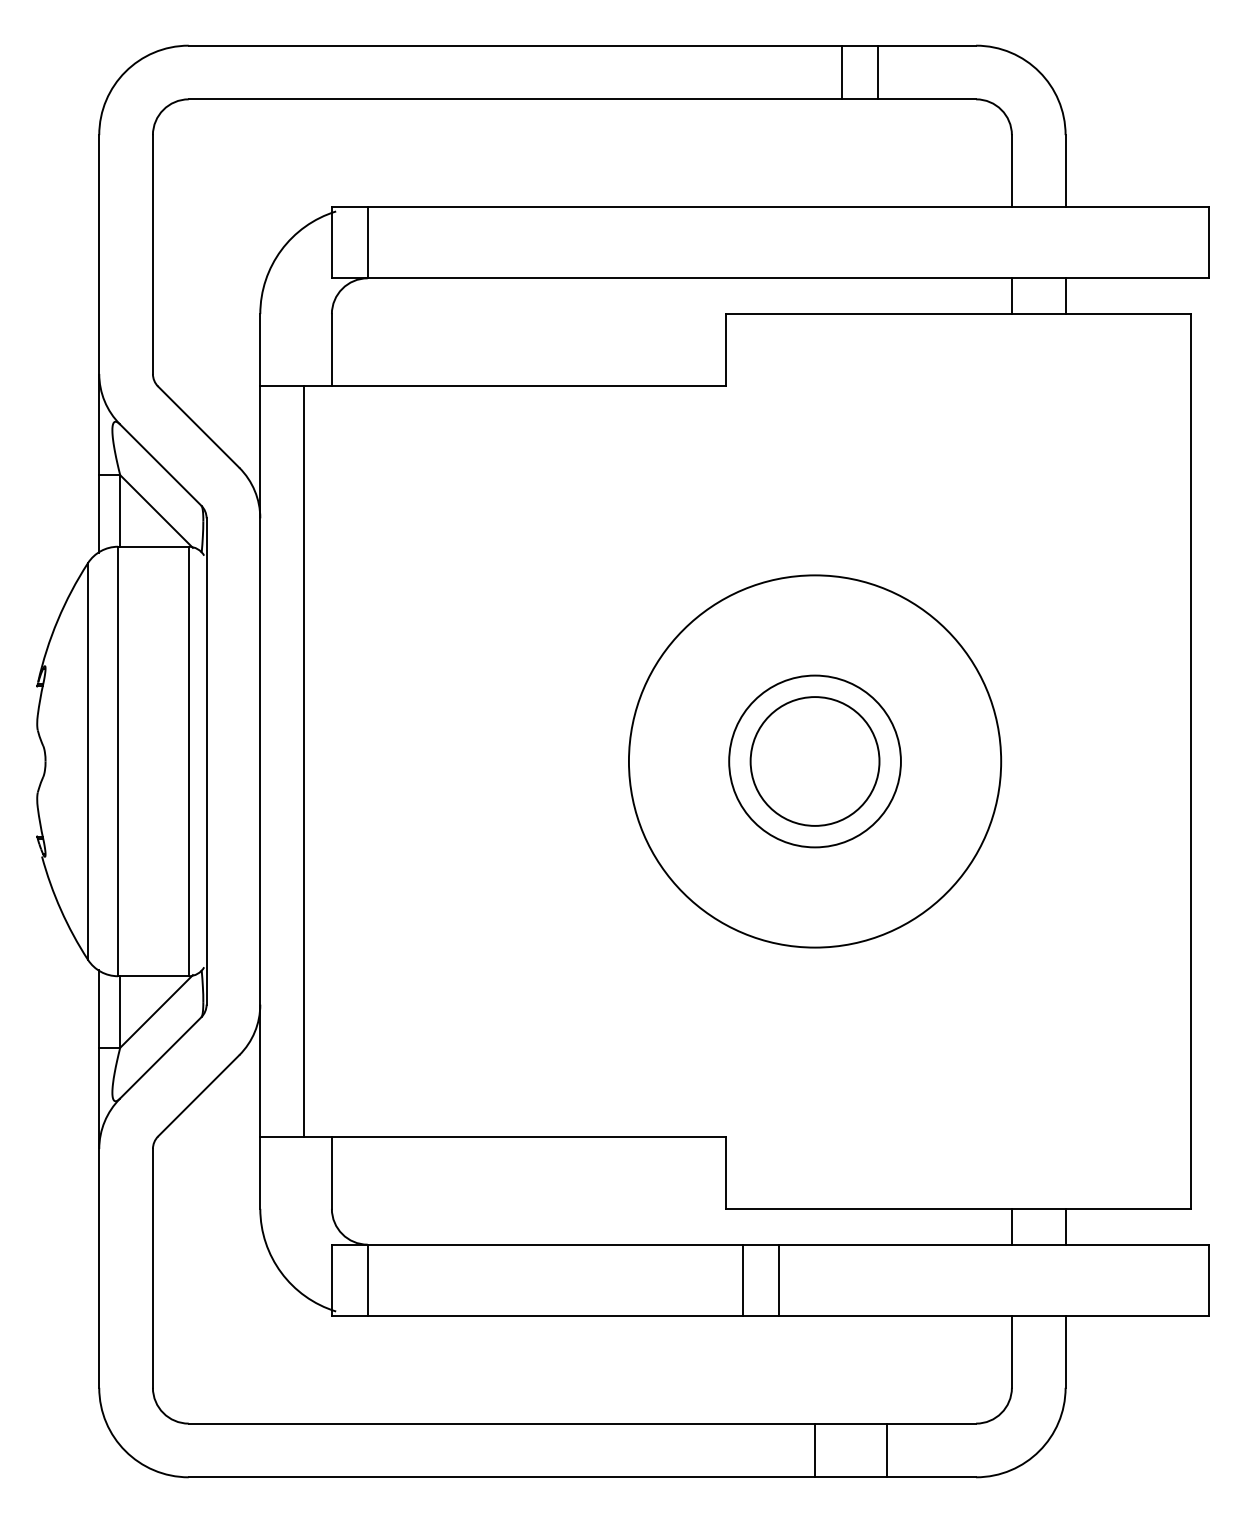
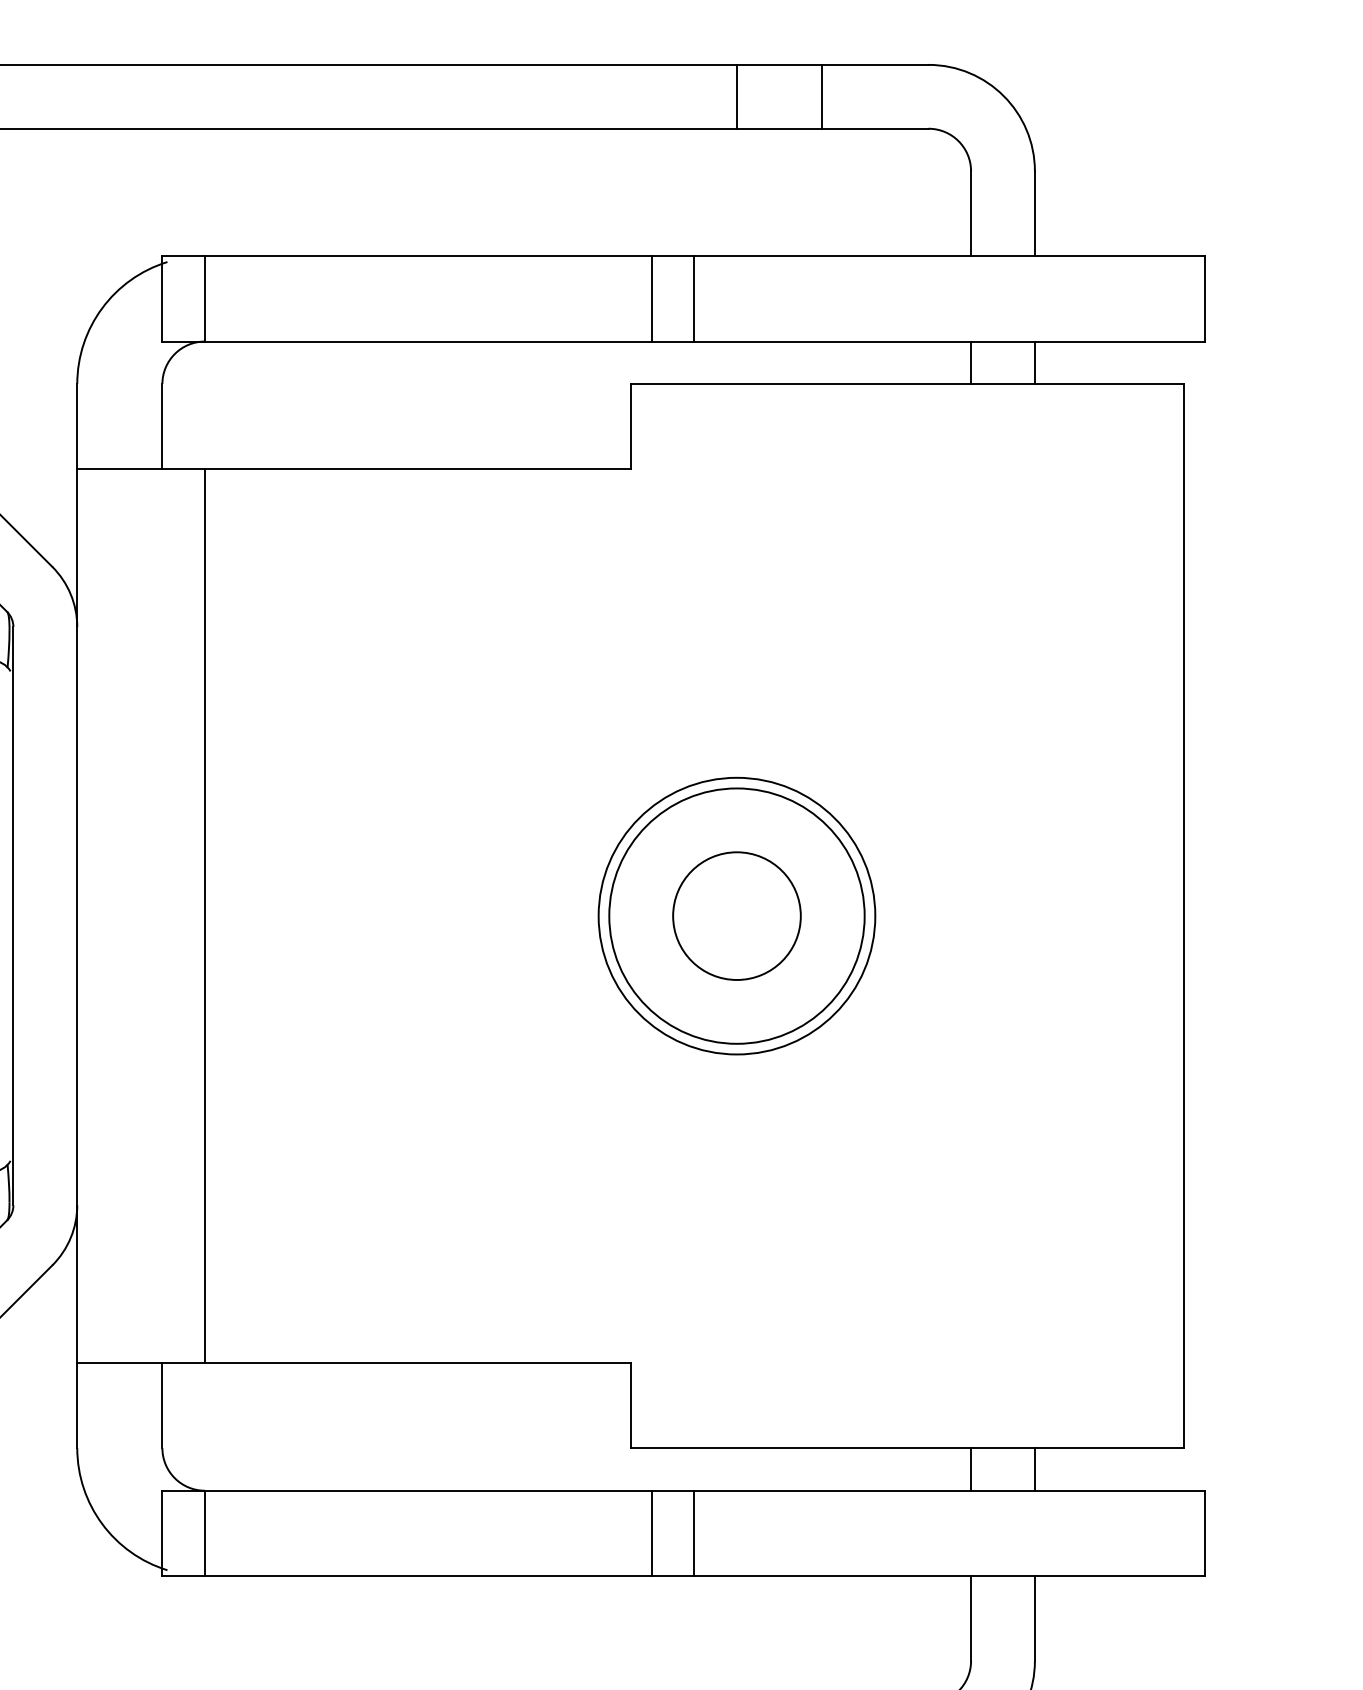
line: (841, 72) -> (821, 96), moved
line: (878, 72) -> (737, 96), moved
line: (743, 242) -> (651, 298), added
line: (779, 242) -> (694, 298), added
line: (303, 761) -> (204, 916), moved
circle: (814, 761) -> (736, 916), size x0.62
circle: (814, 761) -> (736, 916), size x0.62
circle: (814, 761) -> (736, 916), size x1.67

